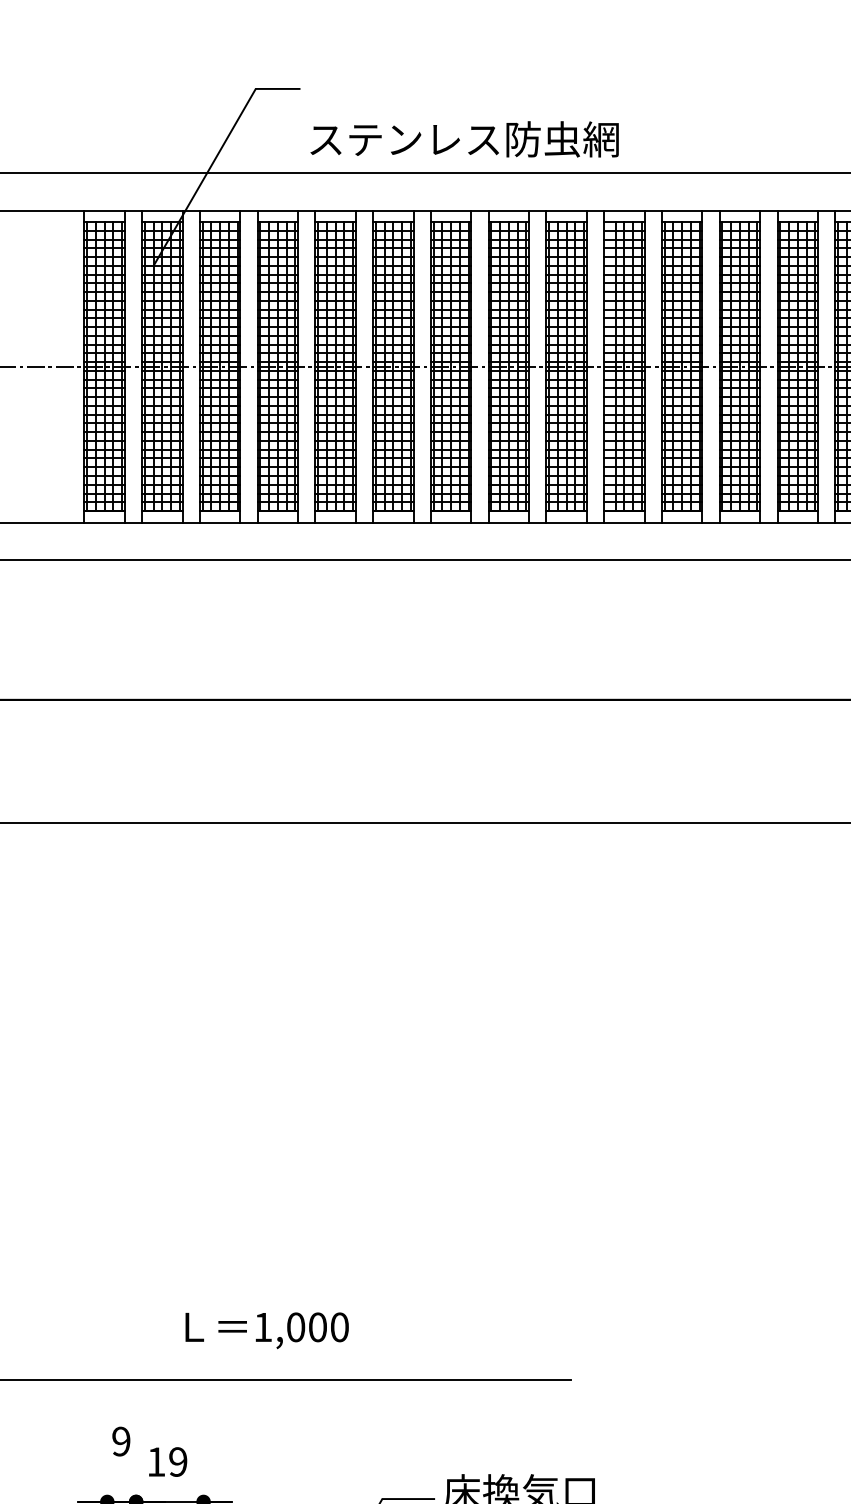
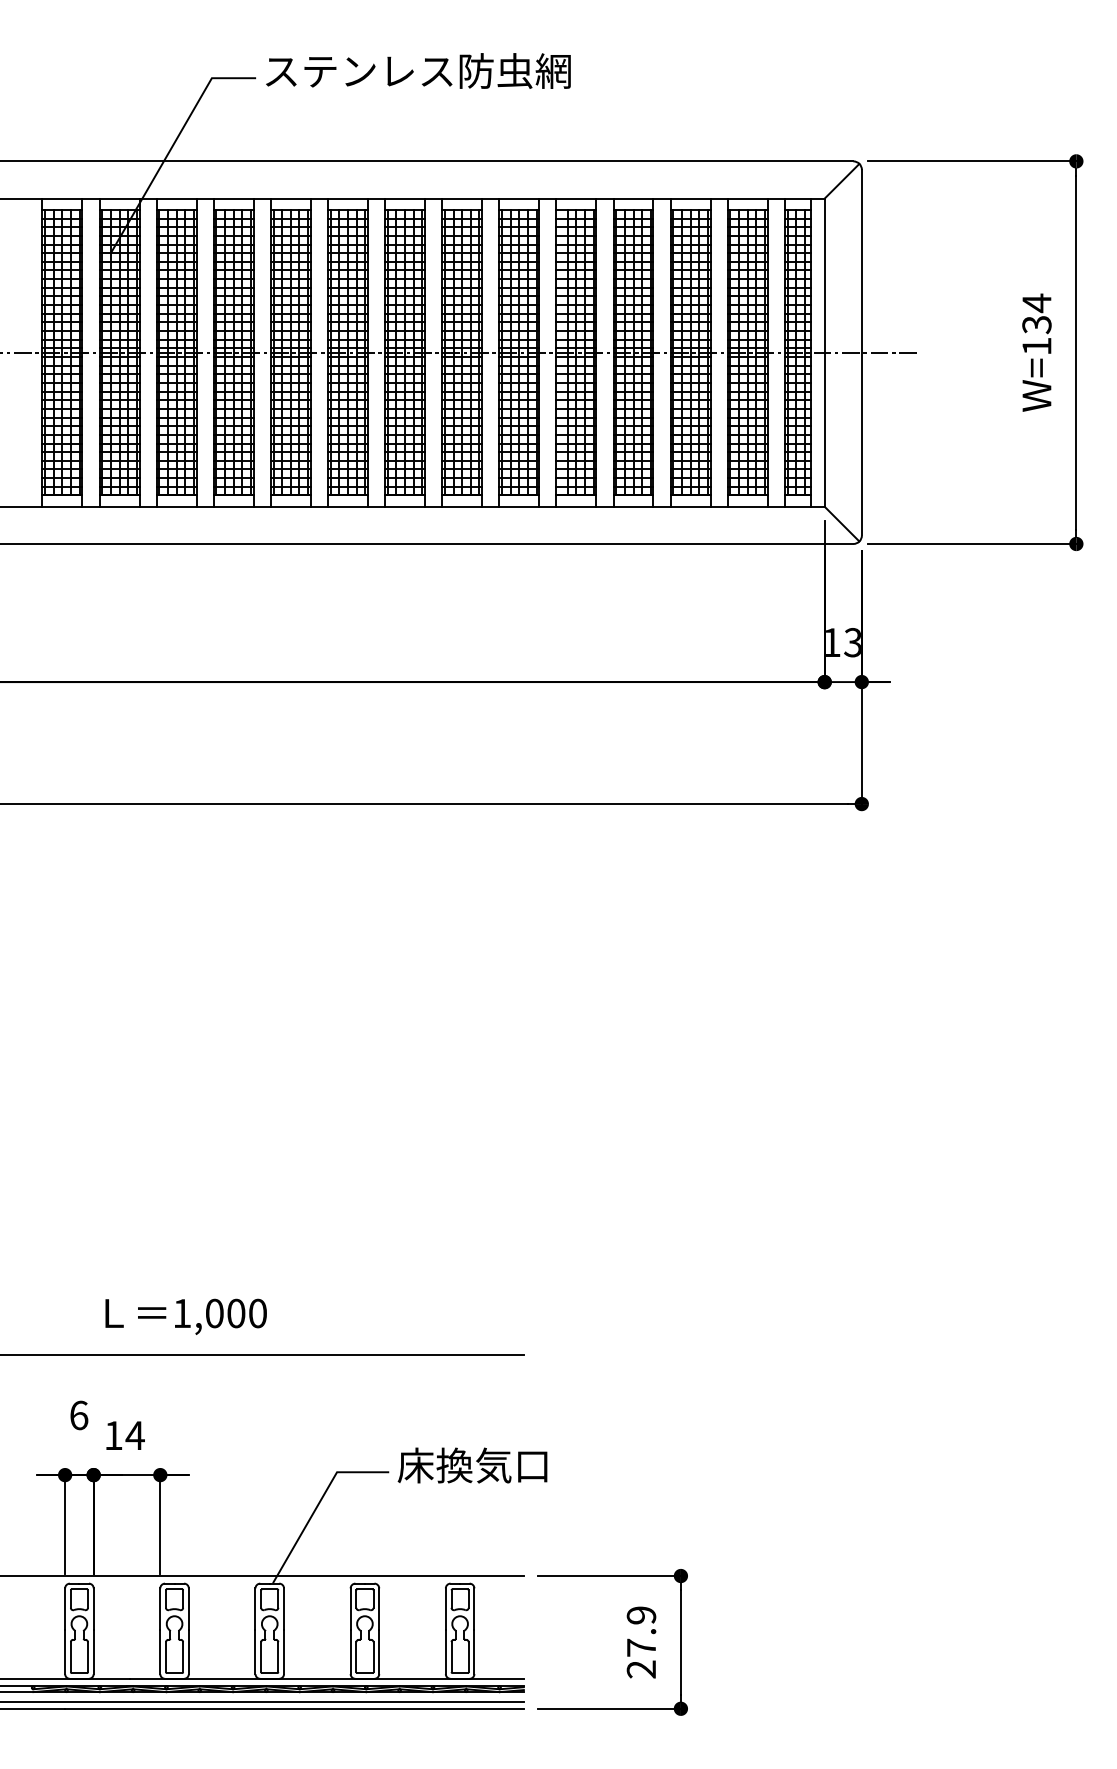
text: (464, 138) -> (418, 70), moved
text: (266, 1330) -> (185, 1316), moved
text: (121, 1441) -> (79, 1415), 9 -> 6
text: (177, 1461) -> (134, 1435), 19 -> 14

